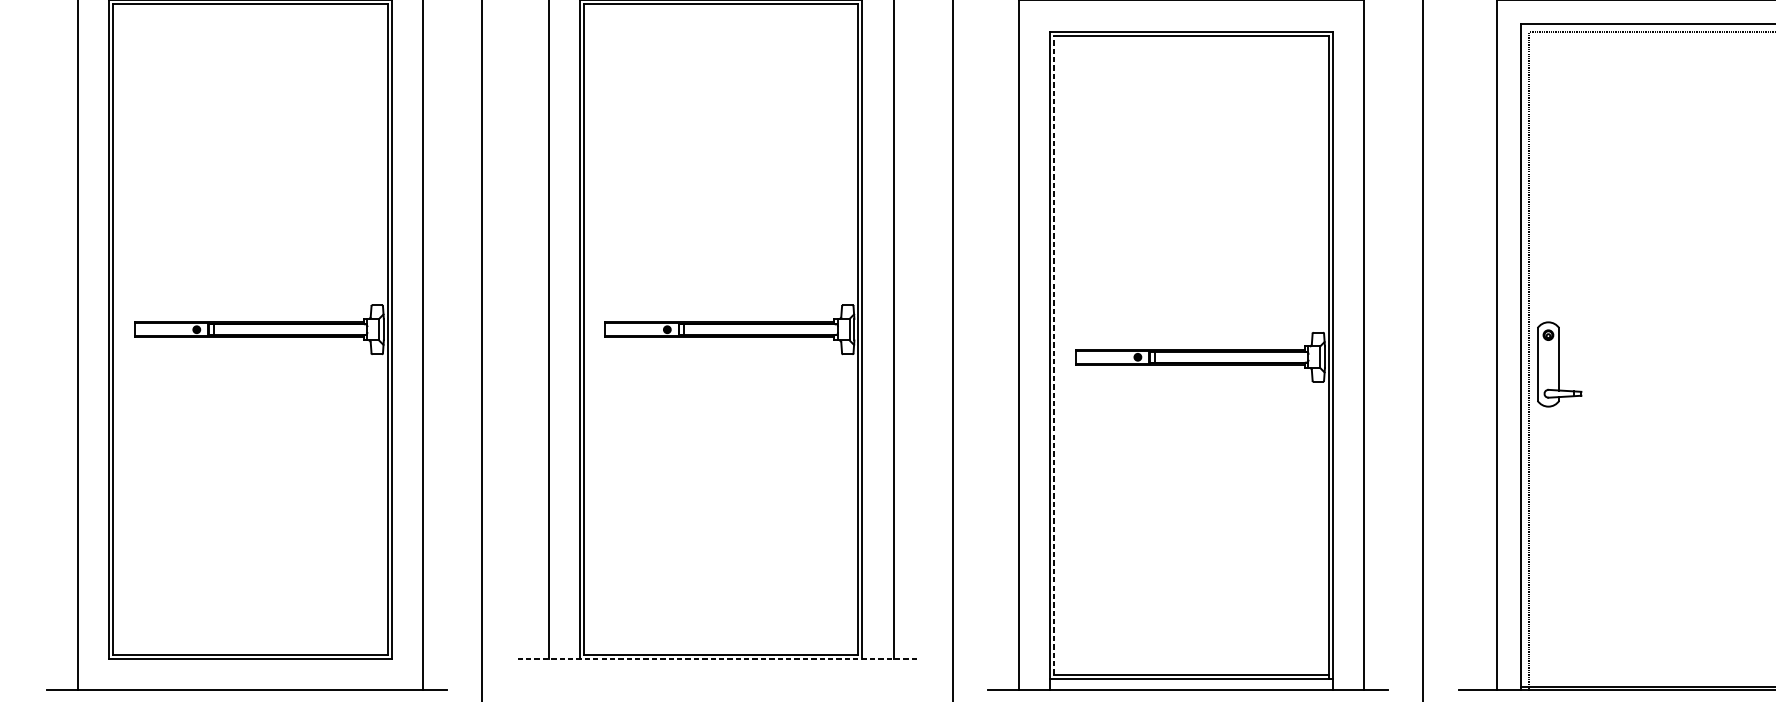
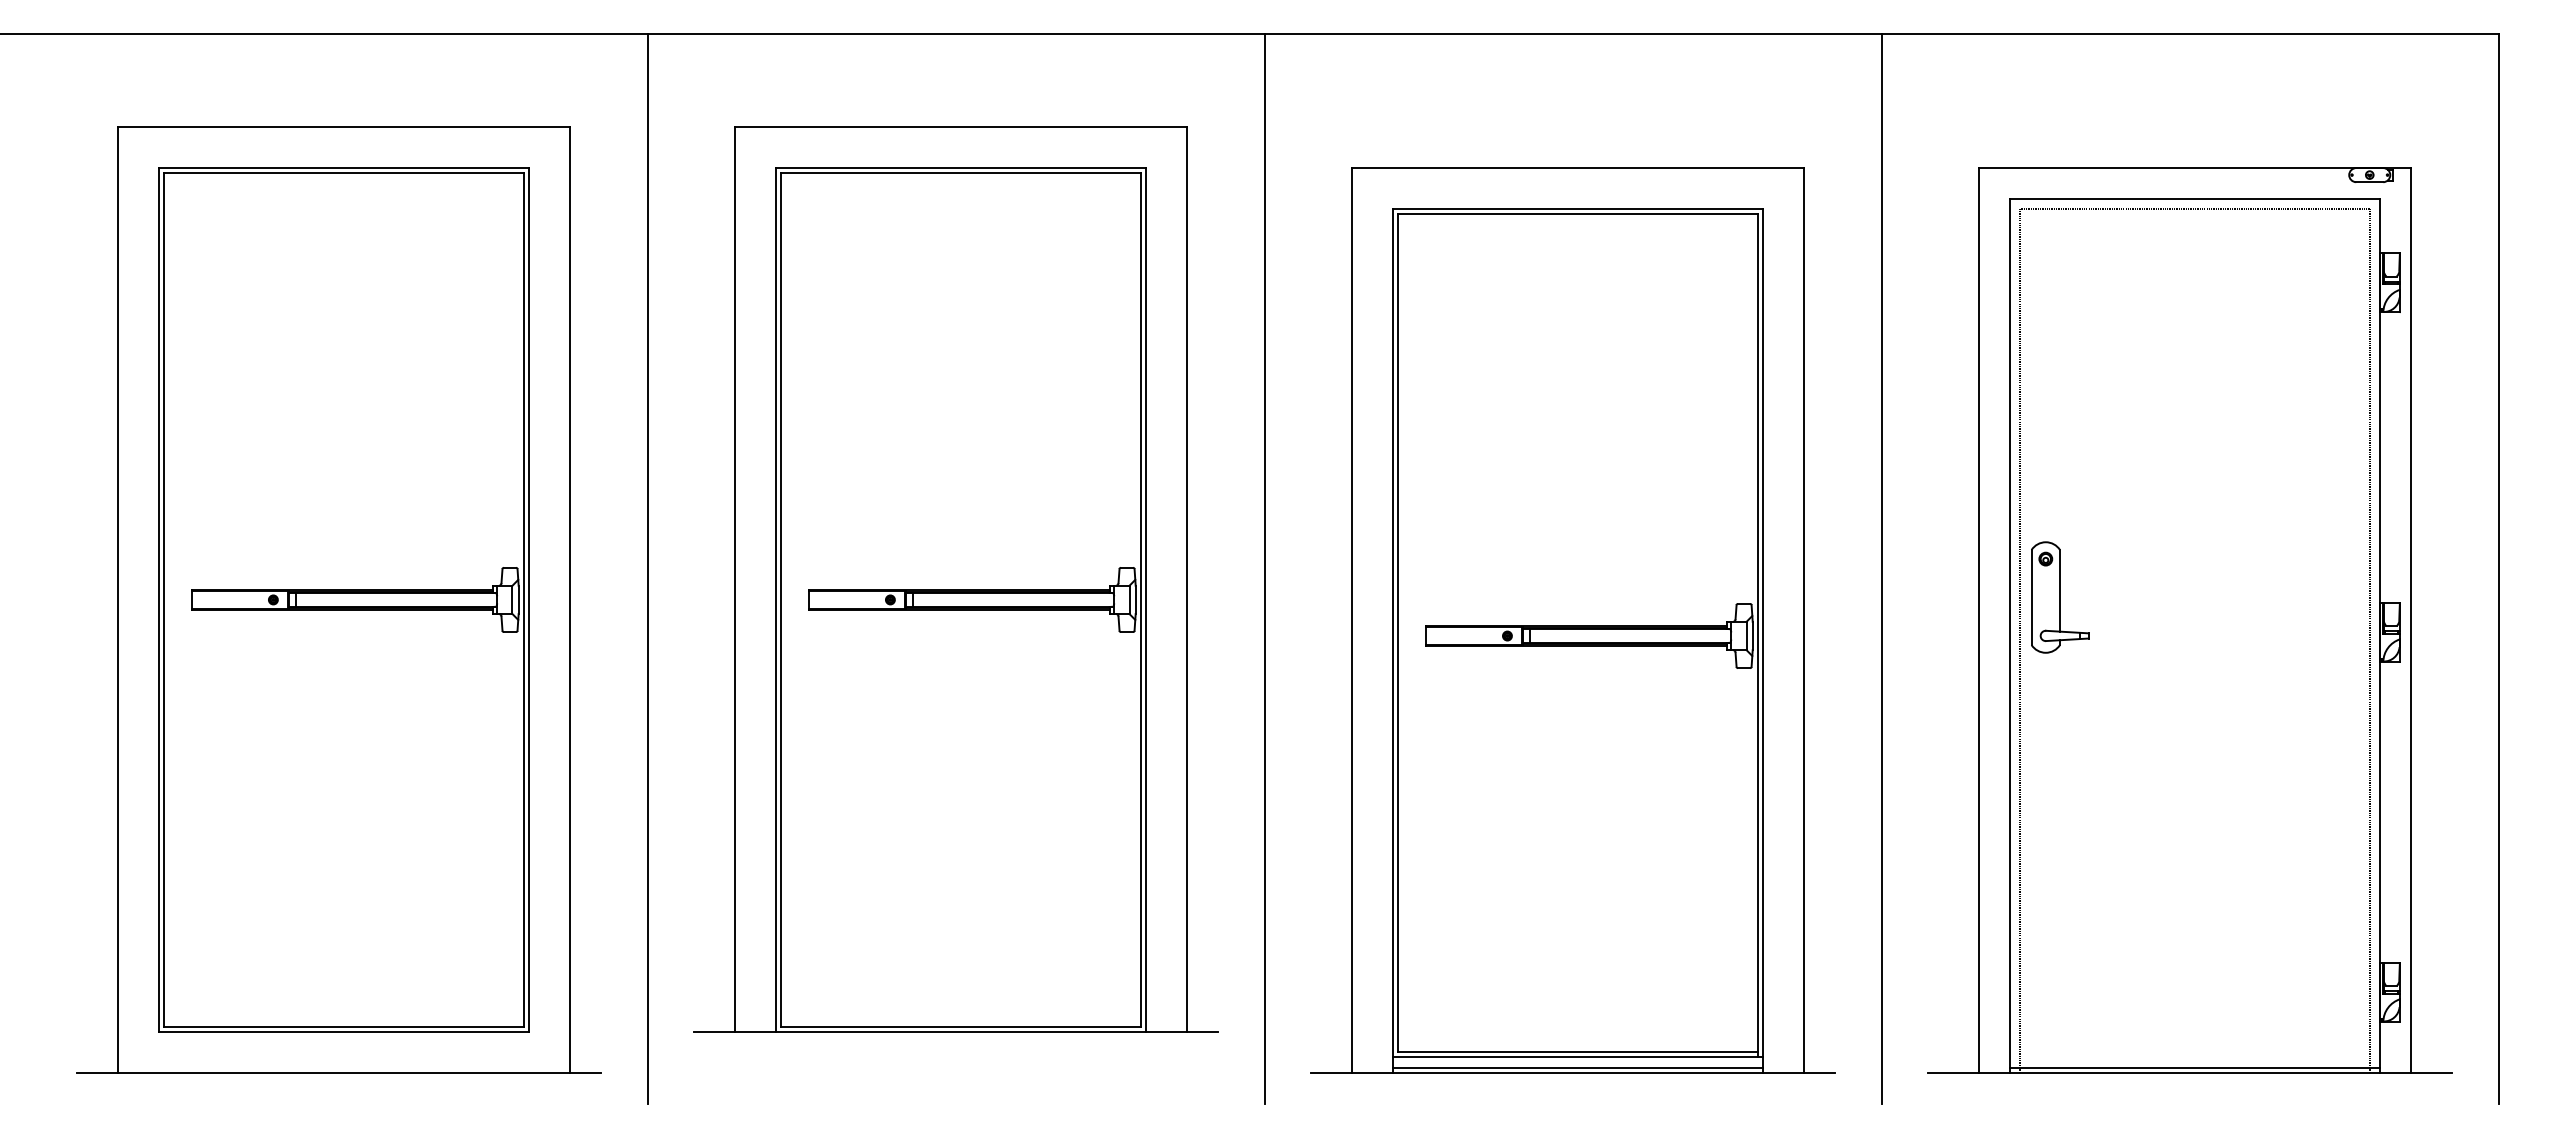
line: (1054, 354) -> (1397, 632), dashed -> solid
part: (1559, 364) -> (2060, 597), moved
line: (717, 658) -> (956, 1031), dashed -> solid
line: (1191, 686) -> (1577, 1067), added

